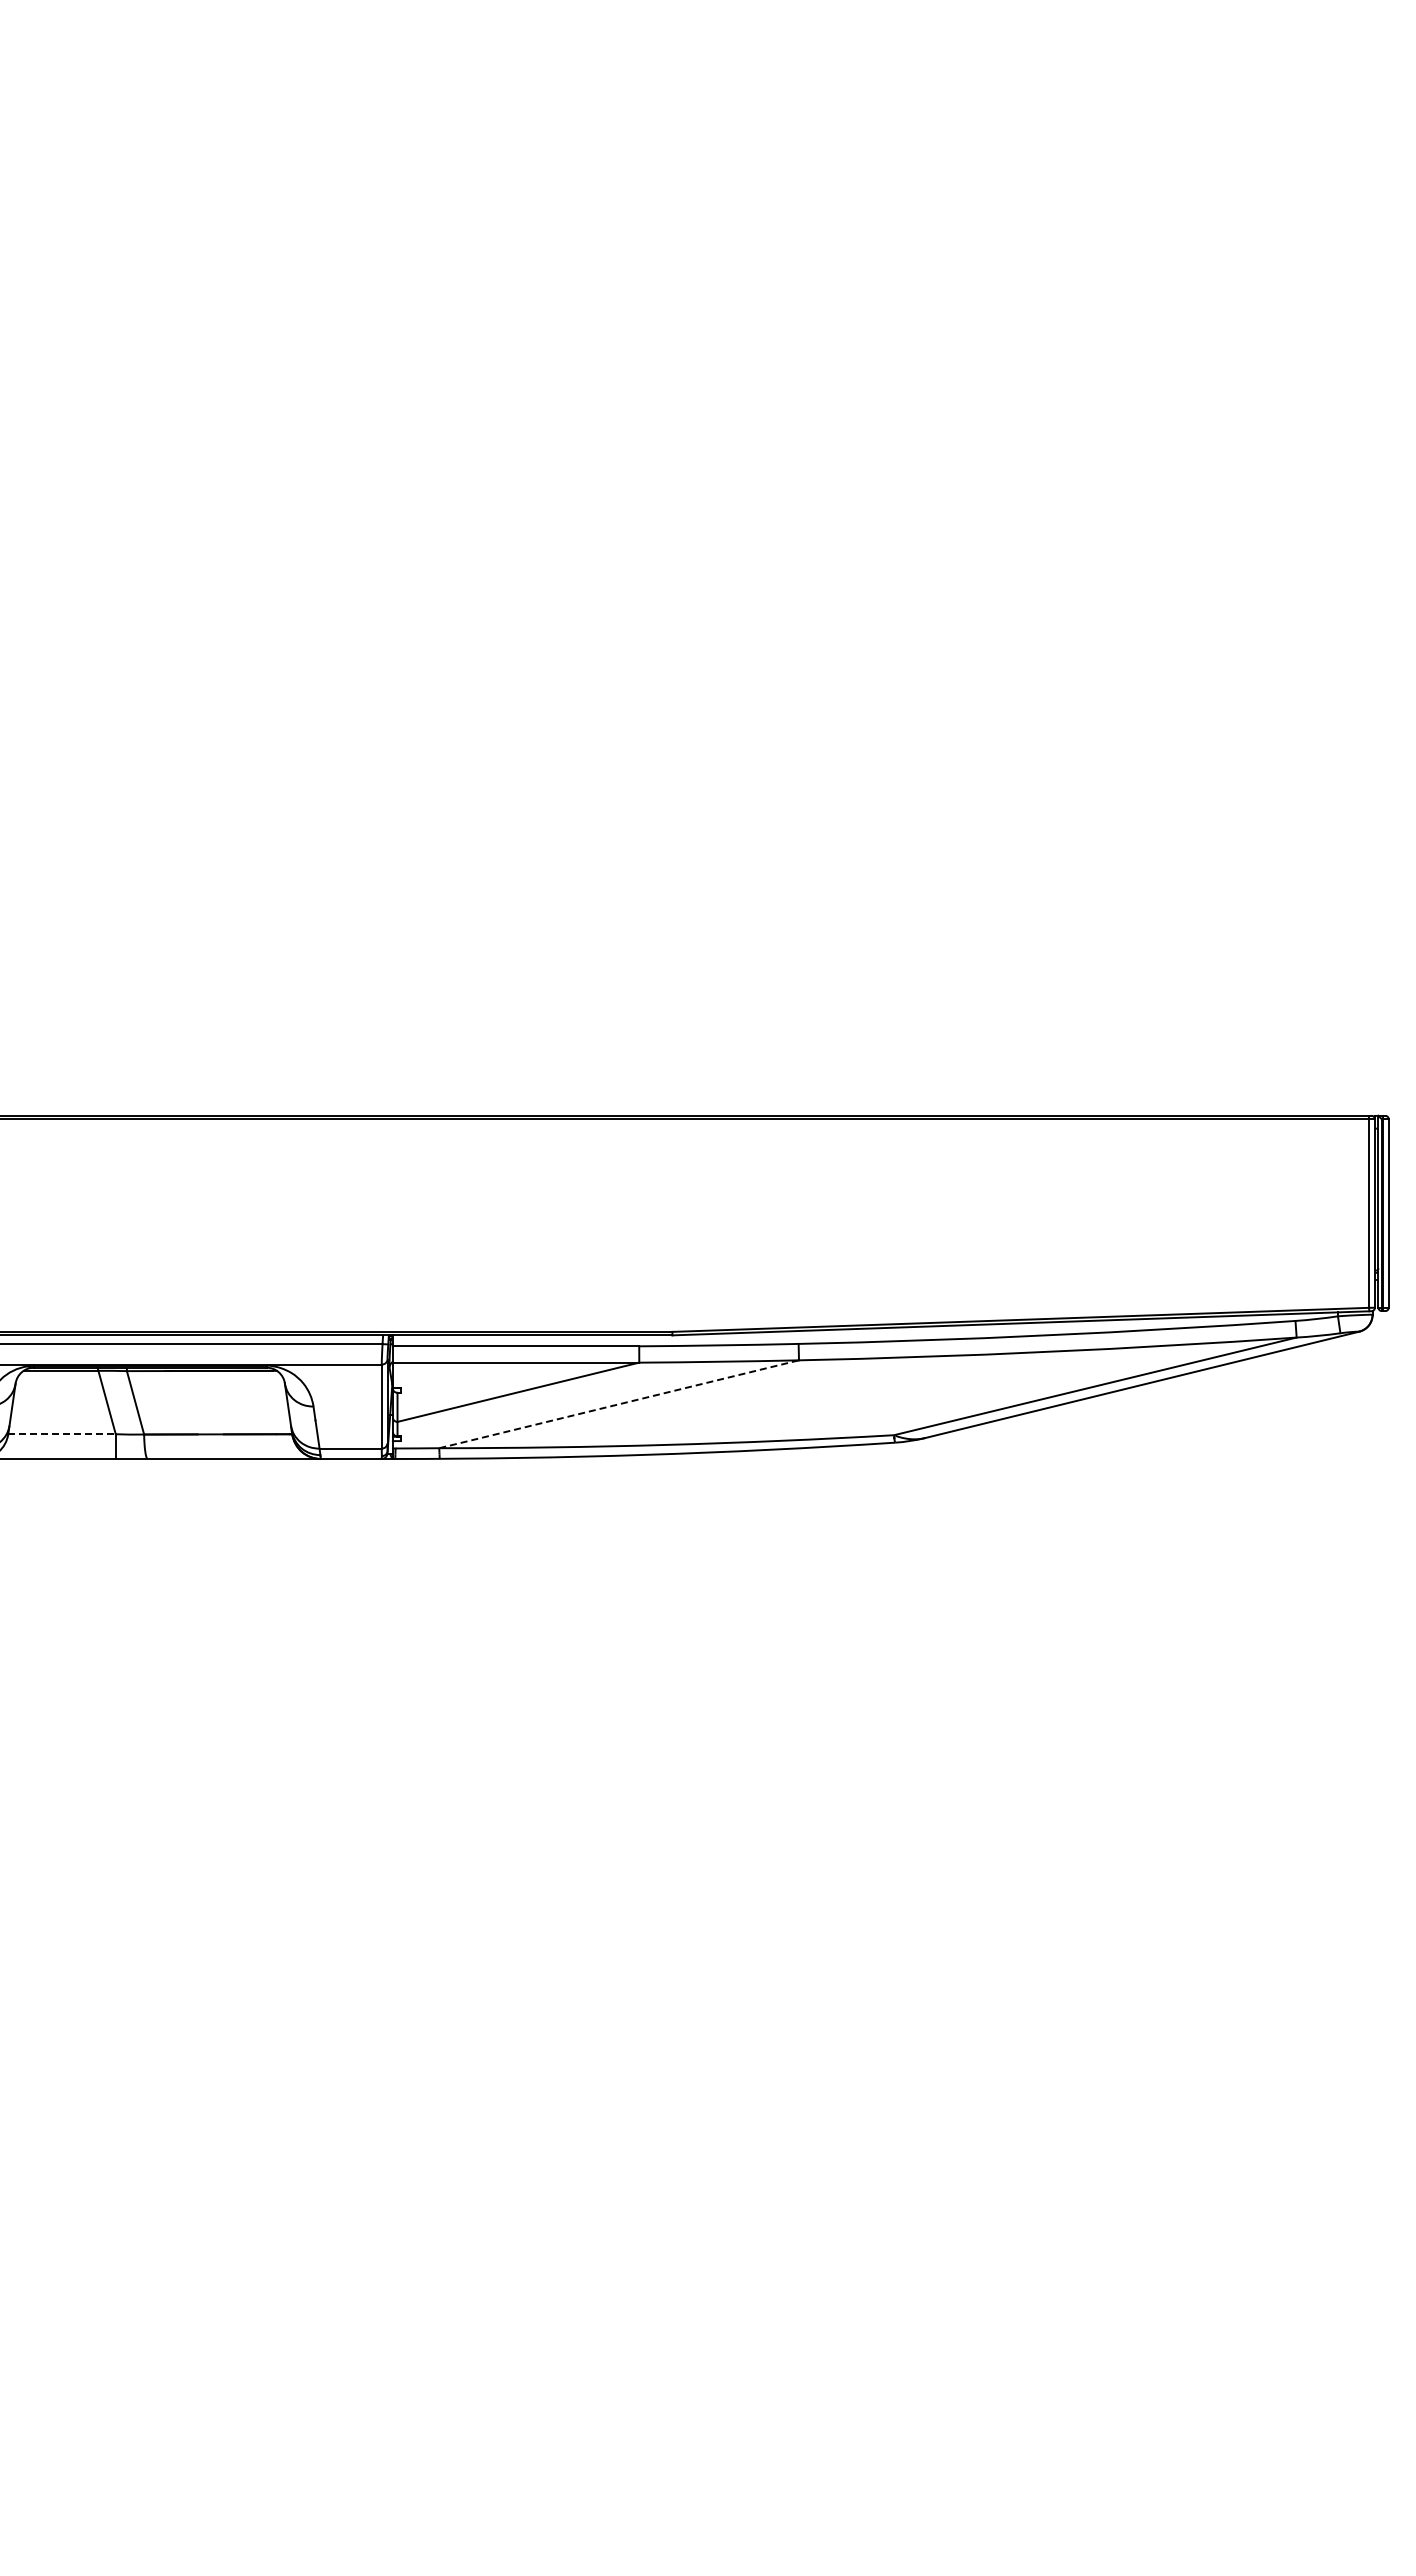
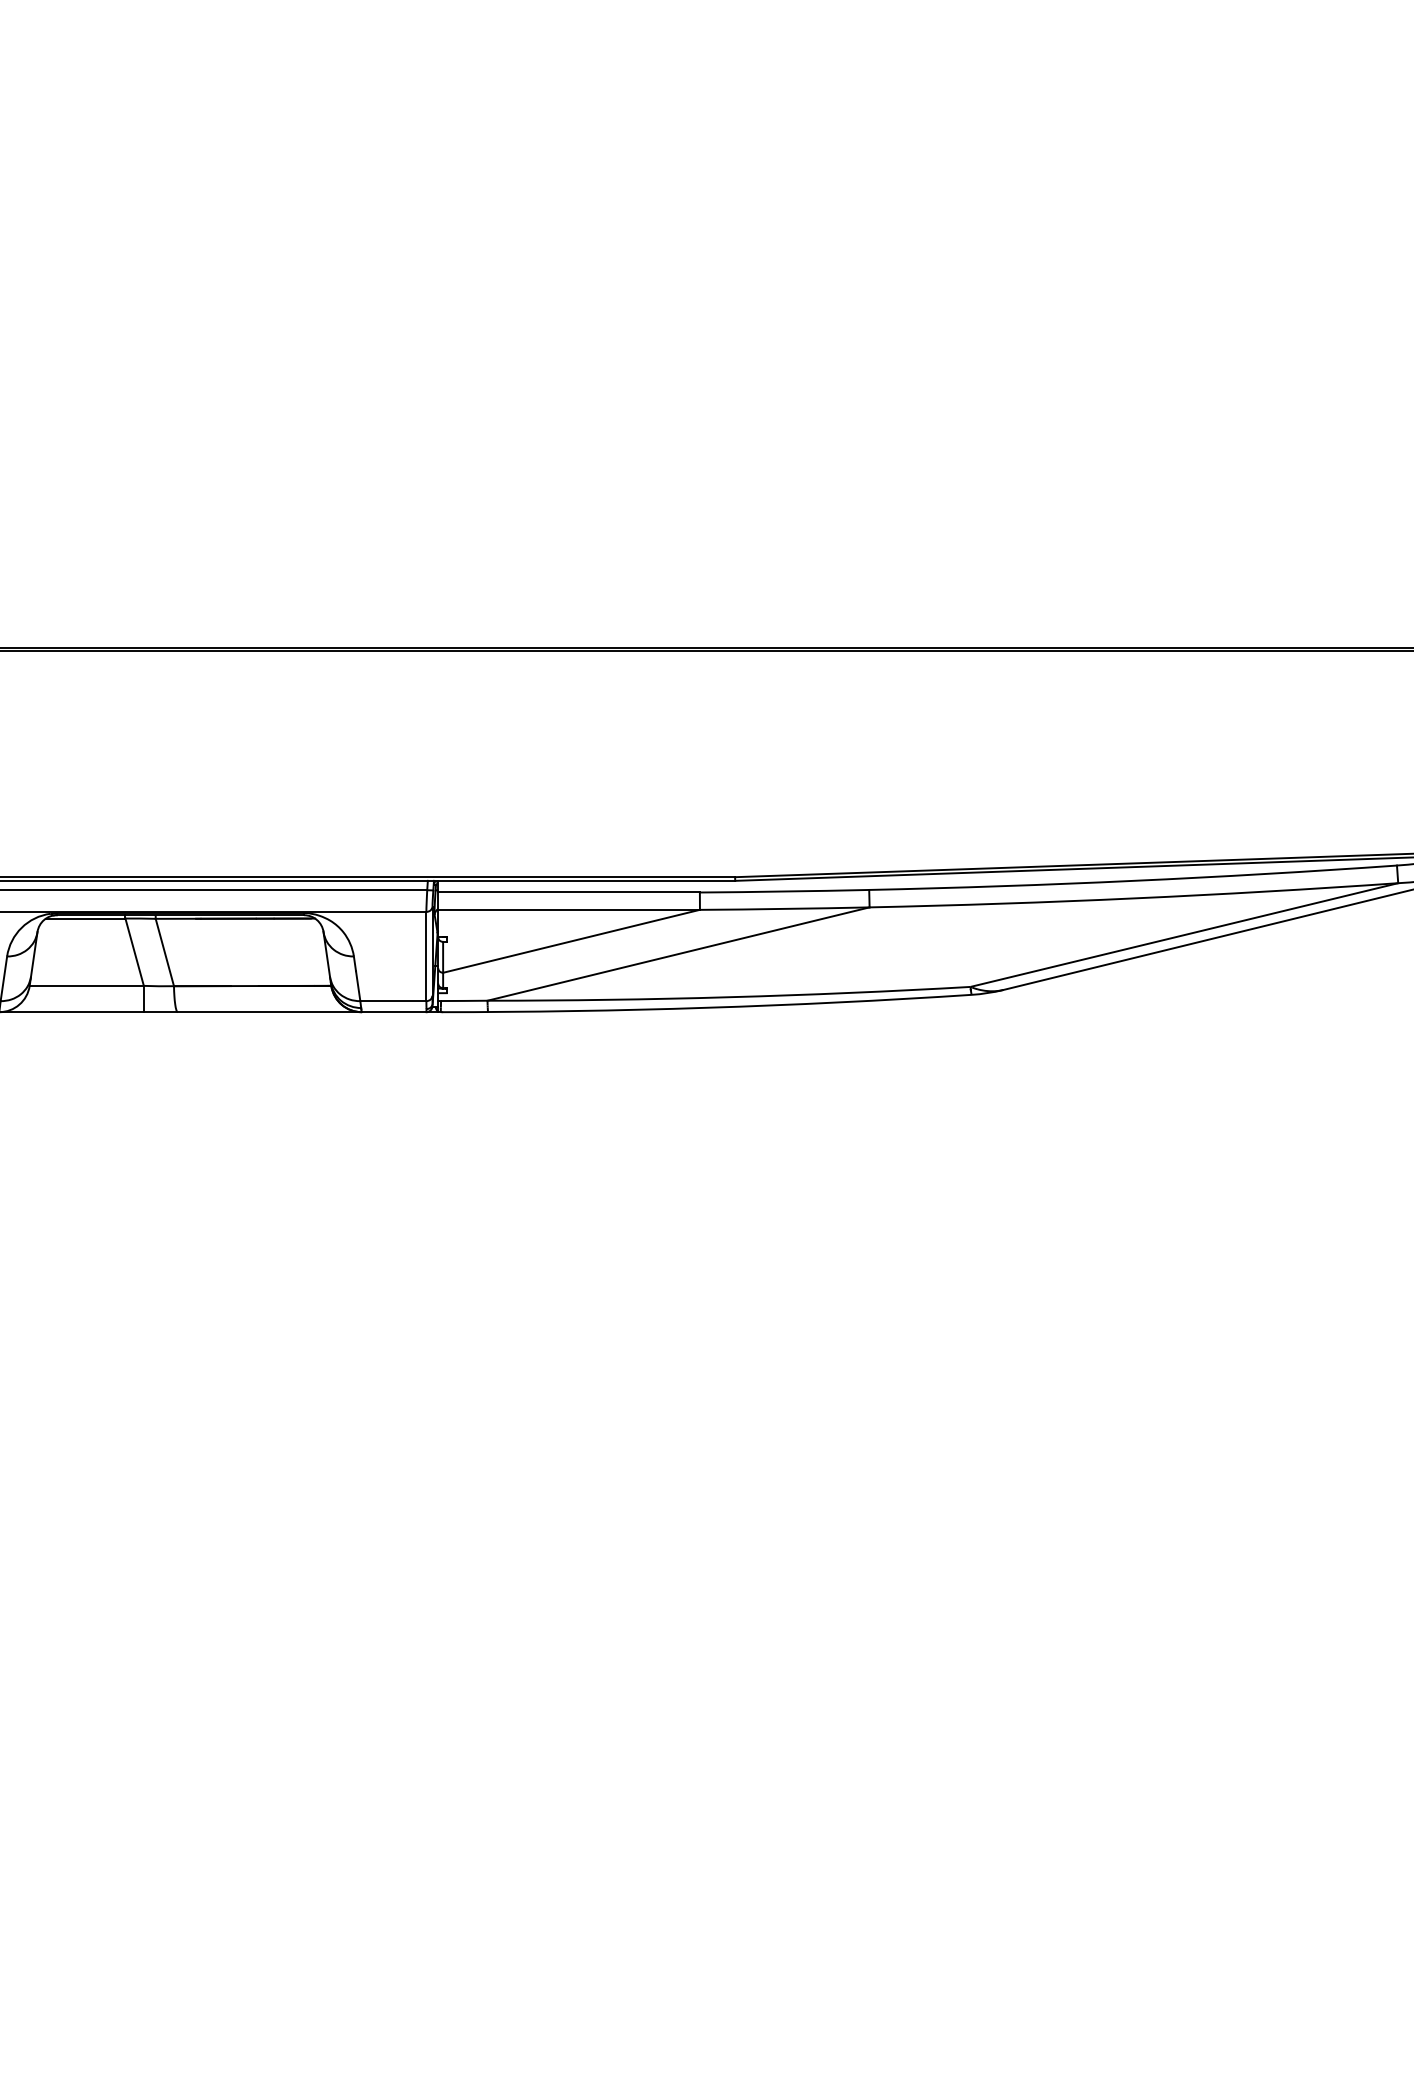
line: (619, 1404) -> (678, 954), dashed -> solid
line: (62, 1434) -> (87, 986), dashed -> solid

